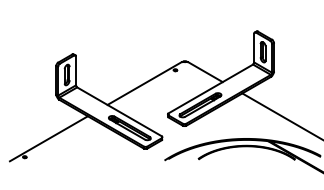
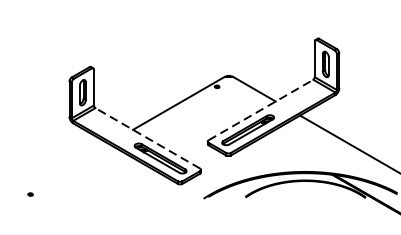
line: (210, 88) -> (260, 109), solid -> dashed
line: (119, 111) -> (147, 137), solid -> dashed
line: (48, 138) -> (59, 171), removed

